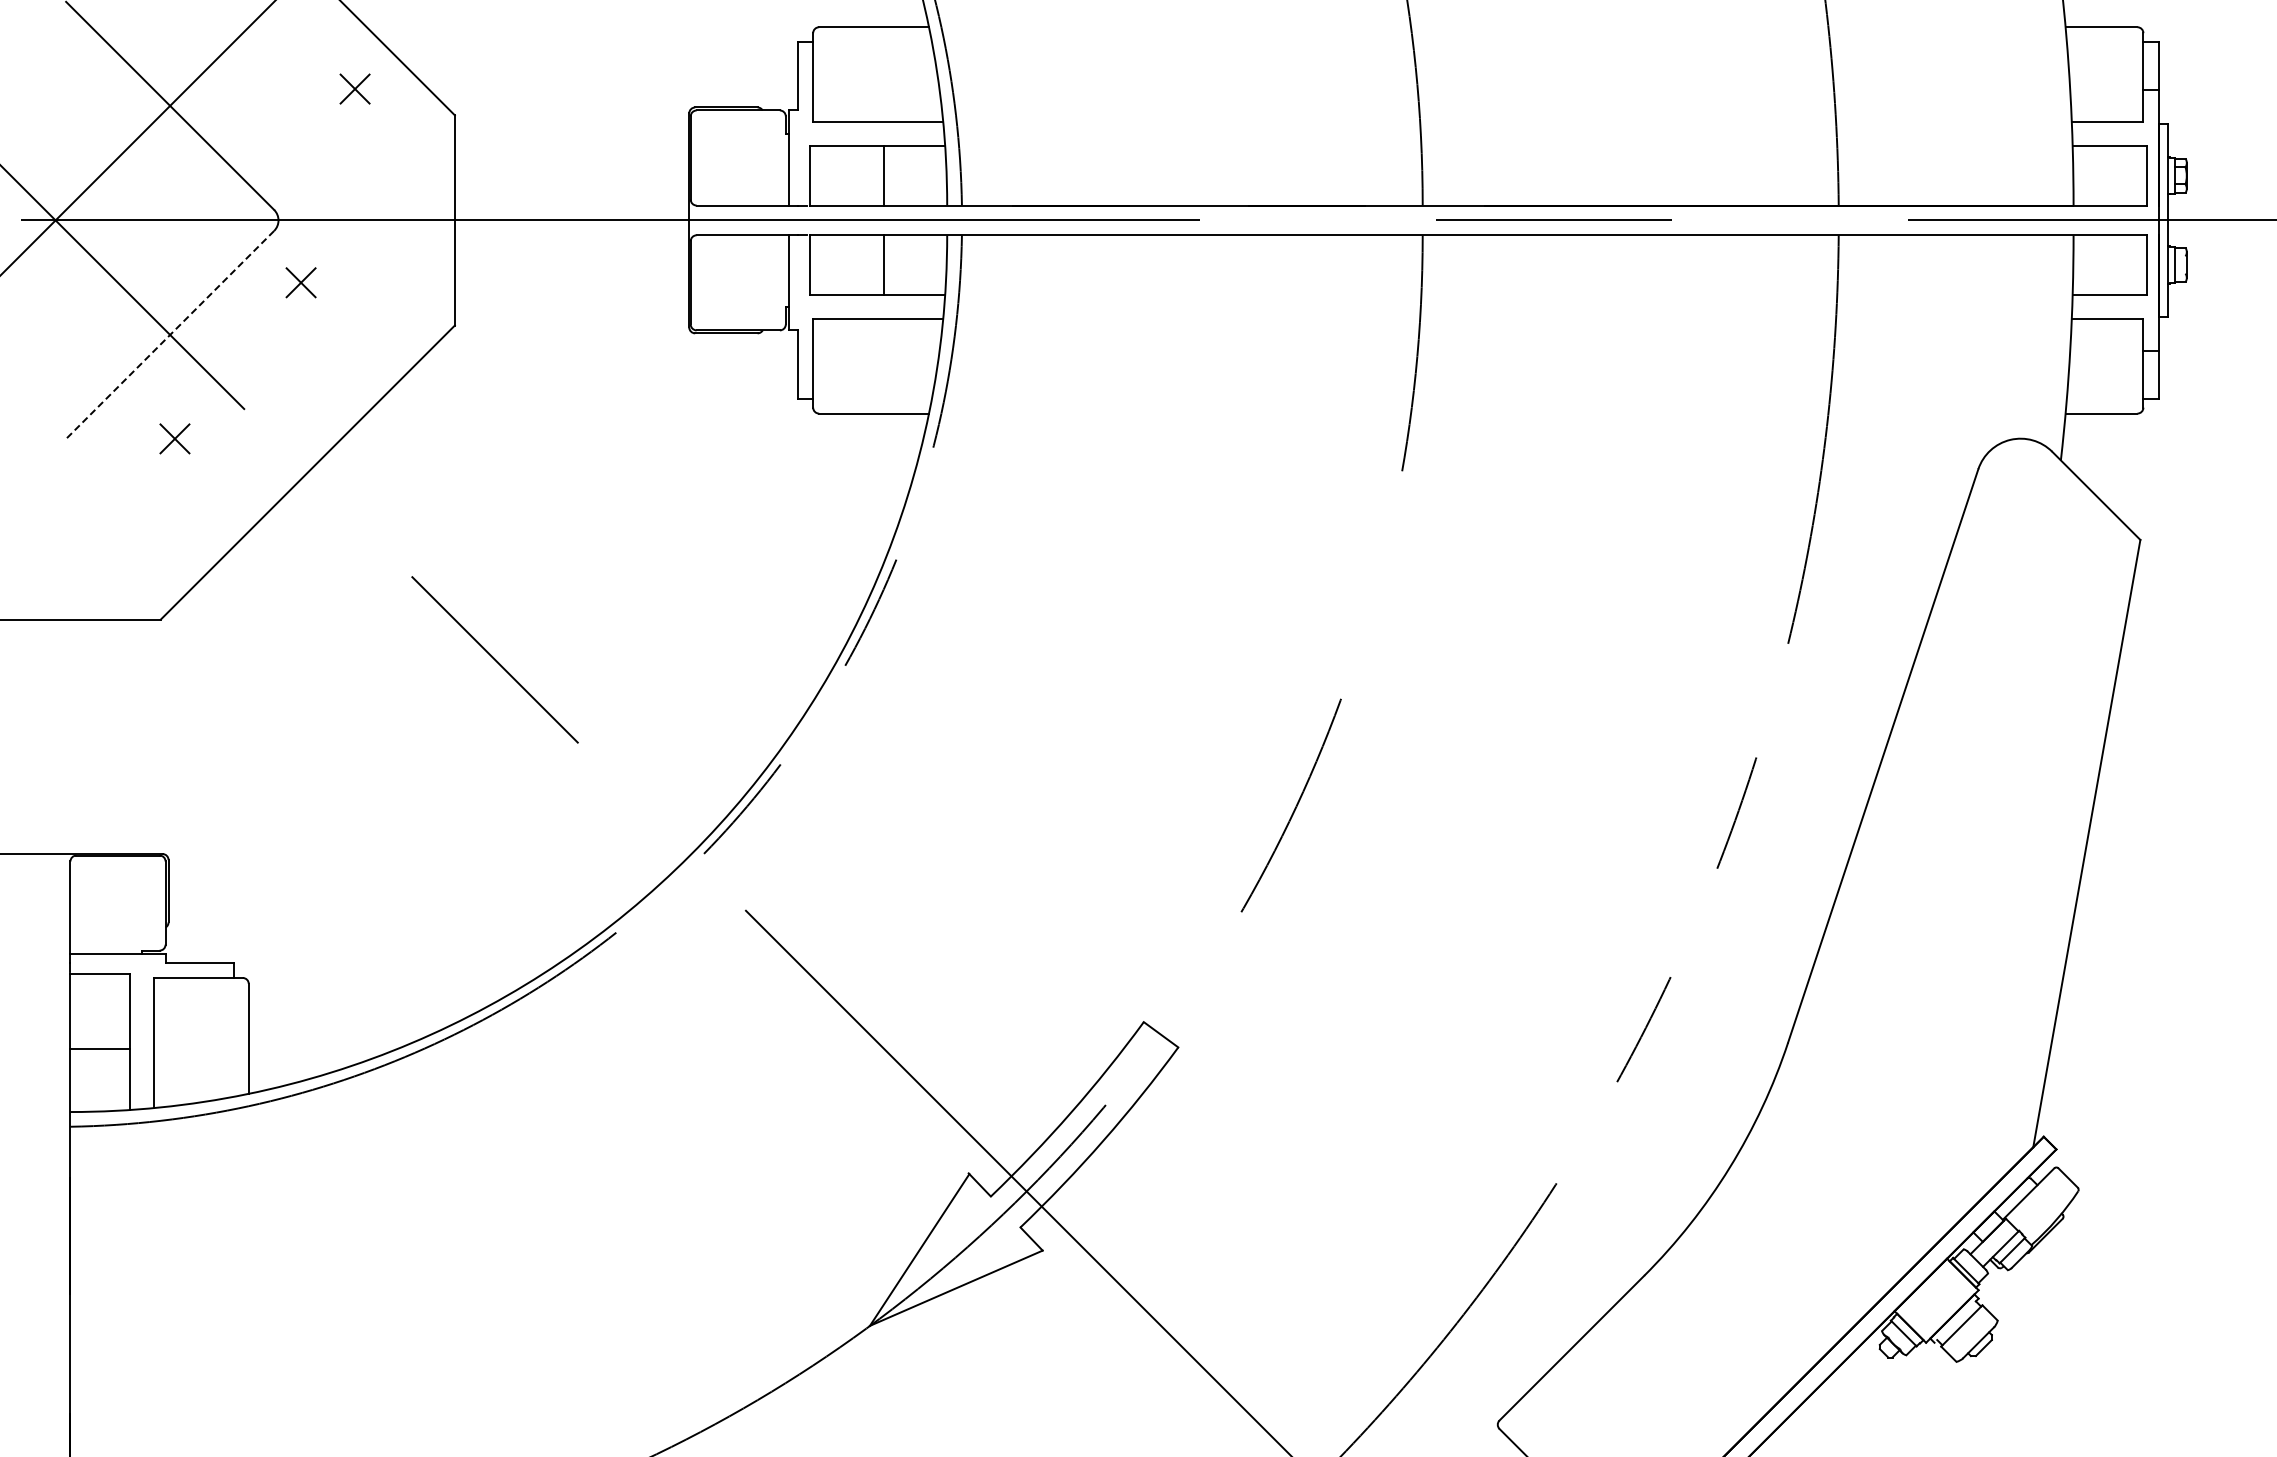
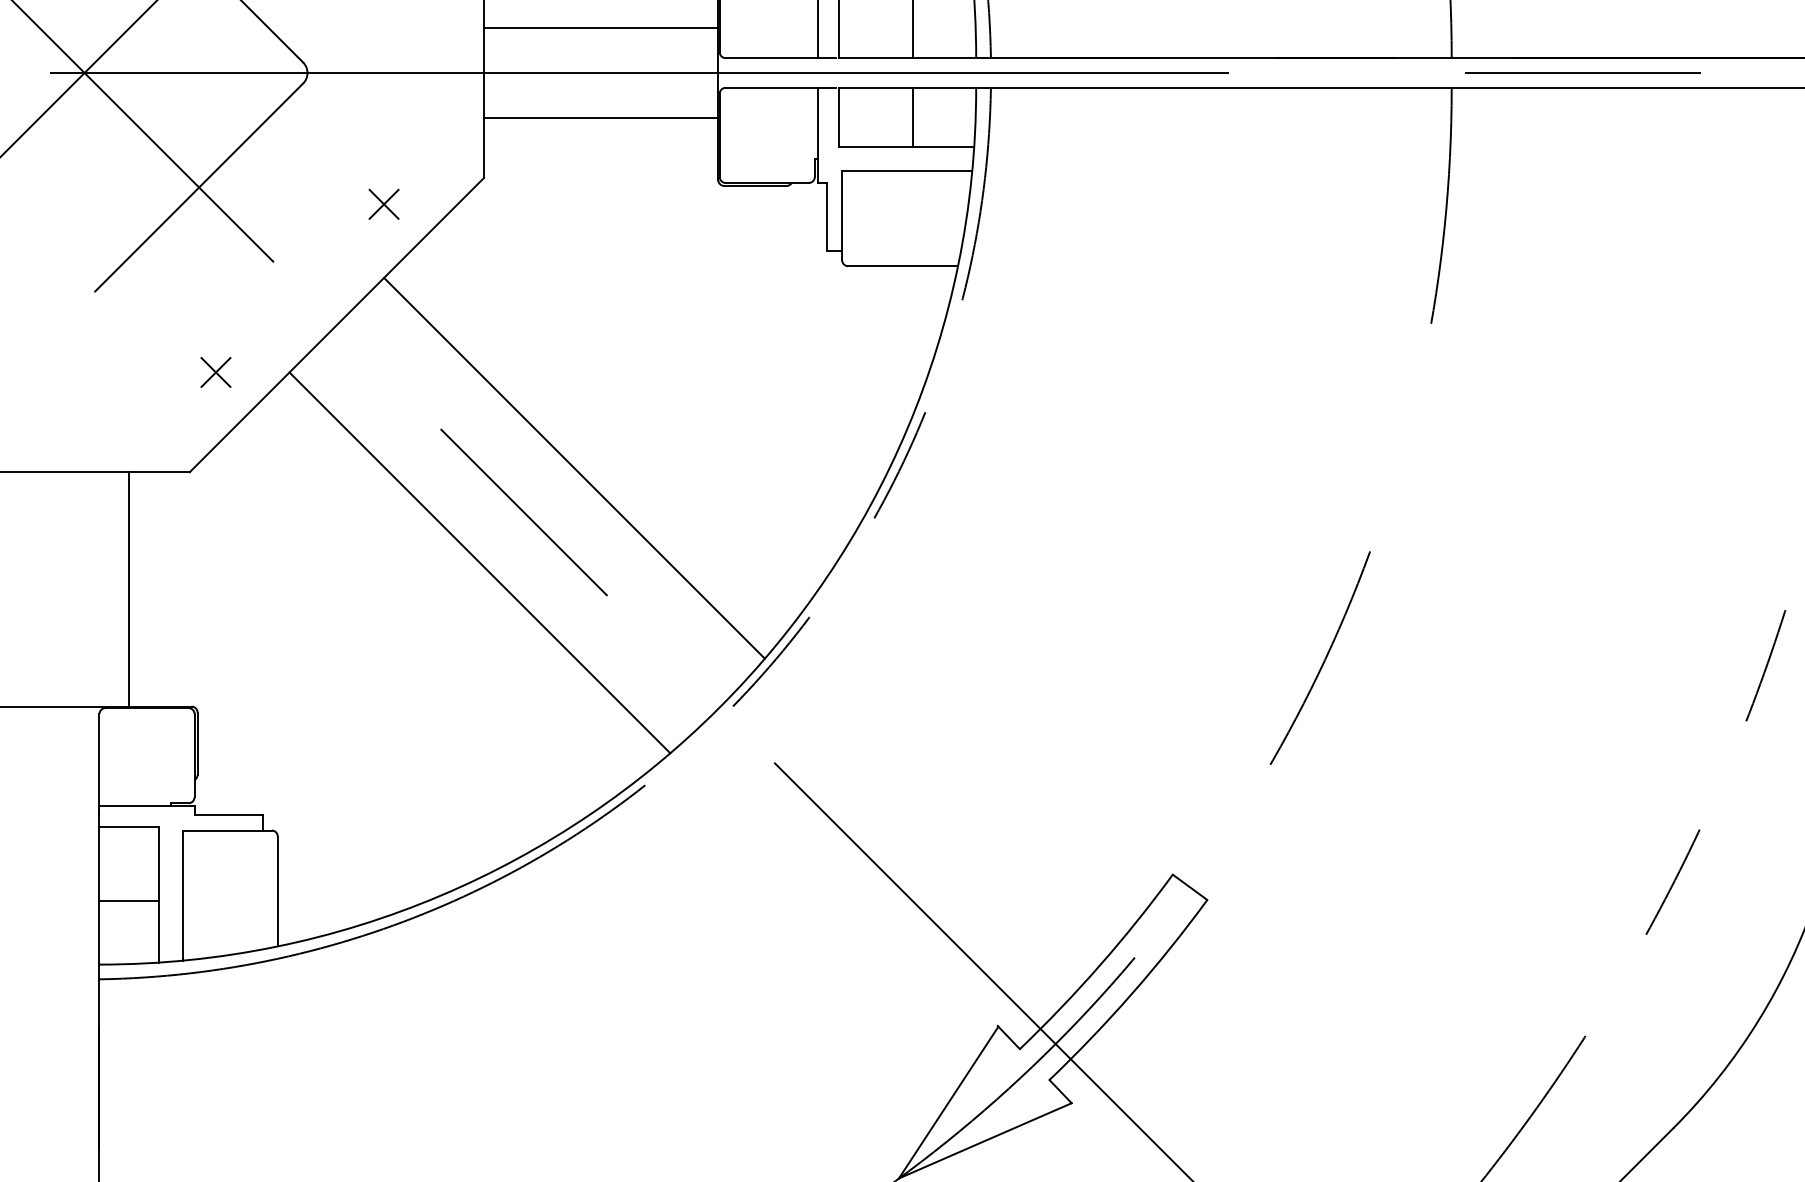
line: (571, 175) -> (600, 28), added
line: (571, 265) -> (600, 118), added
part: (300, 282) -> (383, 204), moved
line: (169, 335) -> (198, 188), dashed -> solid
part: (174, 438) -> (215, 372), moved
line: (545, 615) -> (574, 468), added
line: (450, 709) -> (479, 562), added
line: (100, 736) -> (129, 589), added

